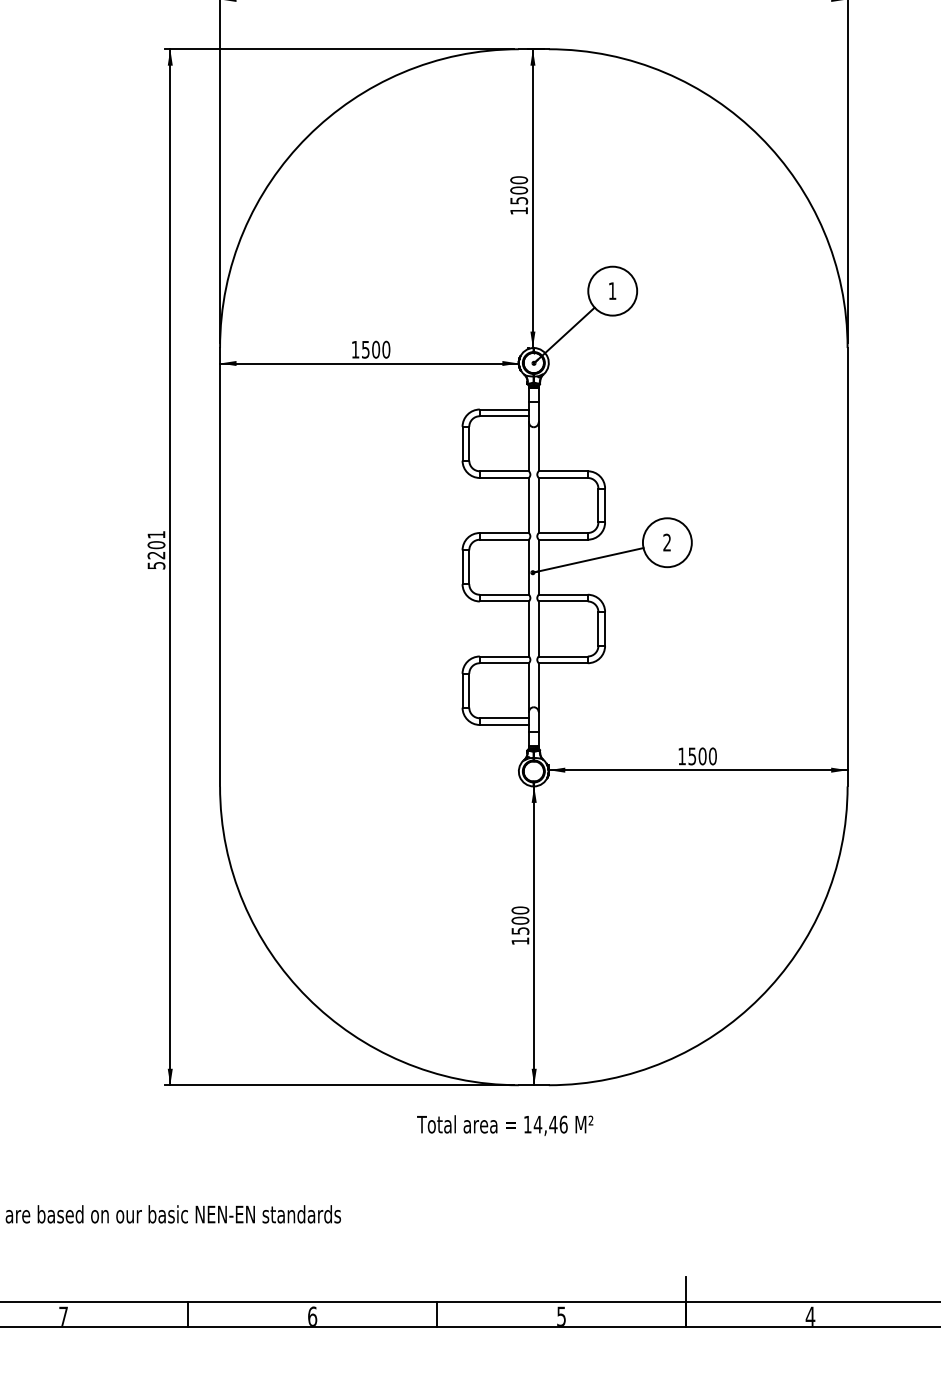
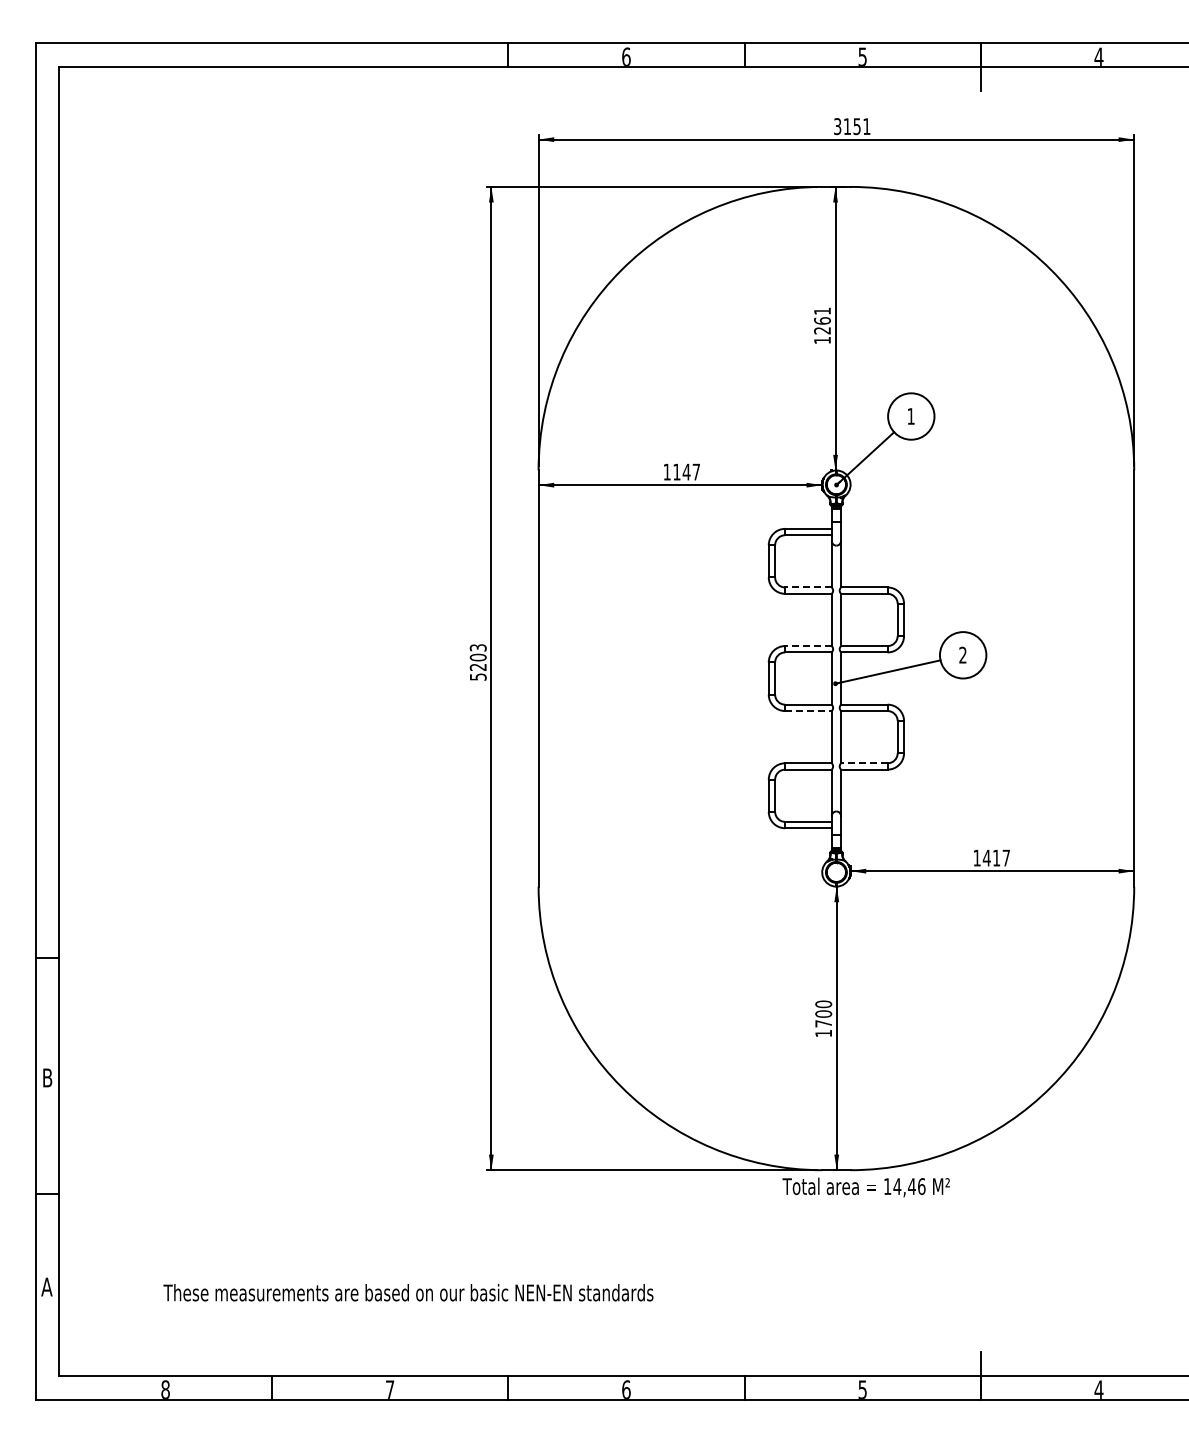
text: (519, 189) -> (822, 320), 1500 -> 1261
text: (375, 349) -> (686, 471), 1500 -> 1147
line: (504, 471) -> (808, 587), solid -> dashed
line: (504, 533) -> (808, 646), solid -> dashed
text: (155, 534) -> (477, 647), 5201 -> 5203
line: (505, 601) -> (809, 711), solid -> dashed
line: (562, 656) -> (863, 763), solid -> dashed
text: (702, 755) -> (996, 857), 1500 -> 1417
text: (520, 930) -> (823, 1023), 1500 -> 1700
text: (504, 1125) -> (865, 1187), moved

